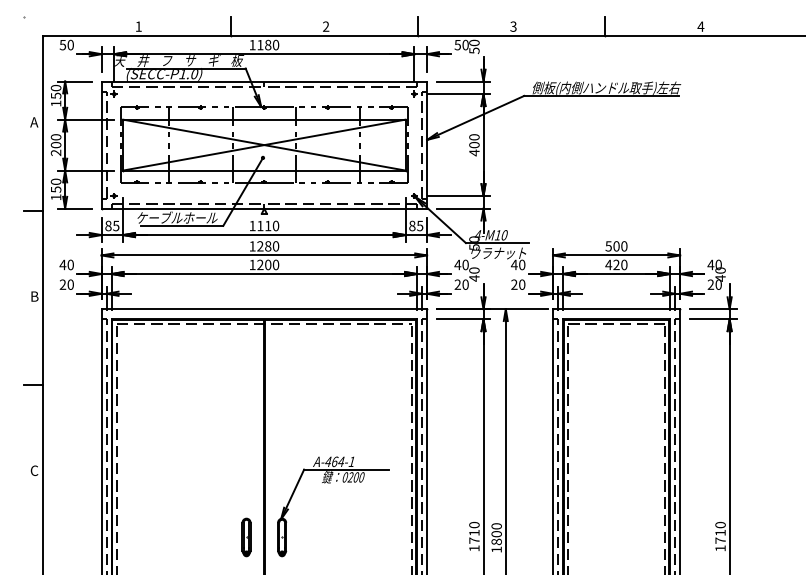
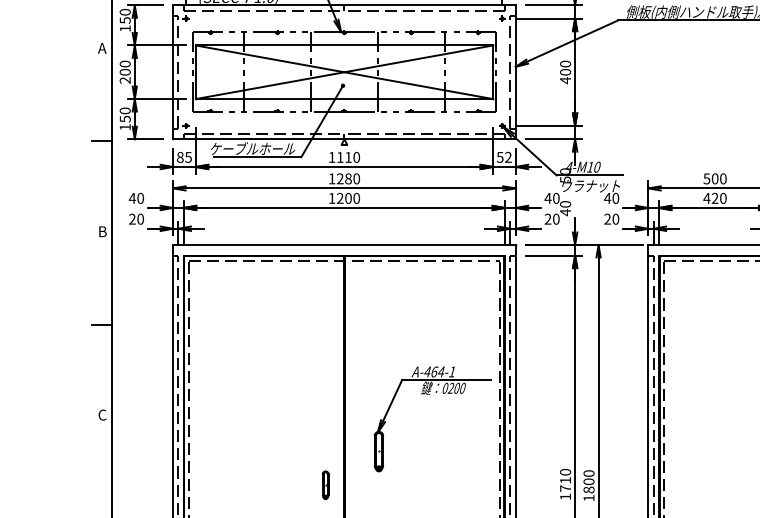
text: (416, 225) -> (504, 156), 85 -> 52
part: (330, 483) -> (429, 394), moved
part: (246, 537) -> (325, 485), size x0.7

